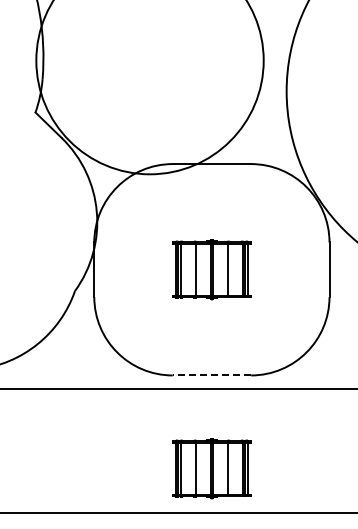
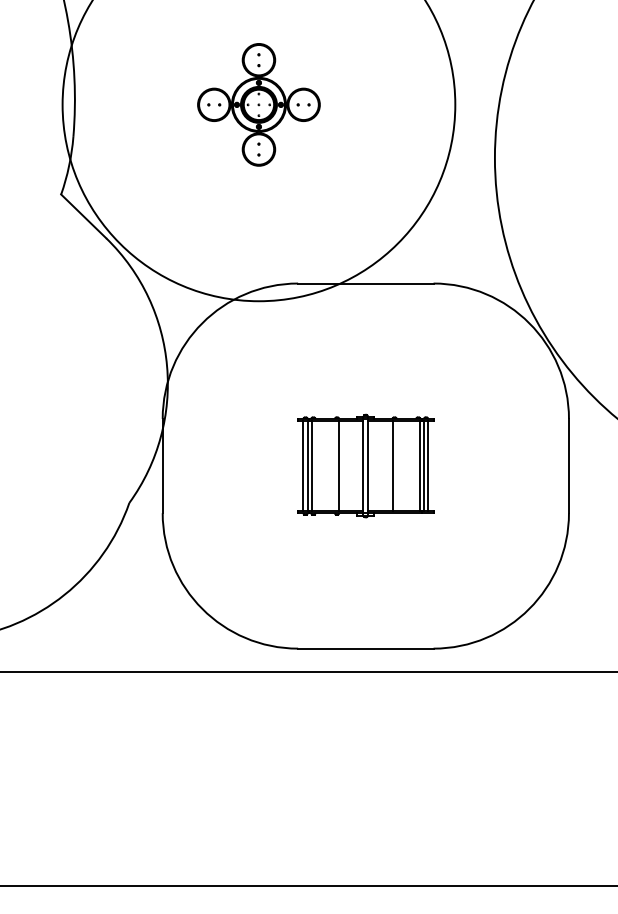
part: (149, 60) -> (258, 104), added
line: (211, 375) -> (365, 648), dashed -> solid
part: (211, 468) -> (365, 809), removed

